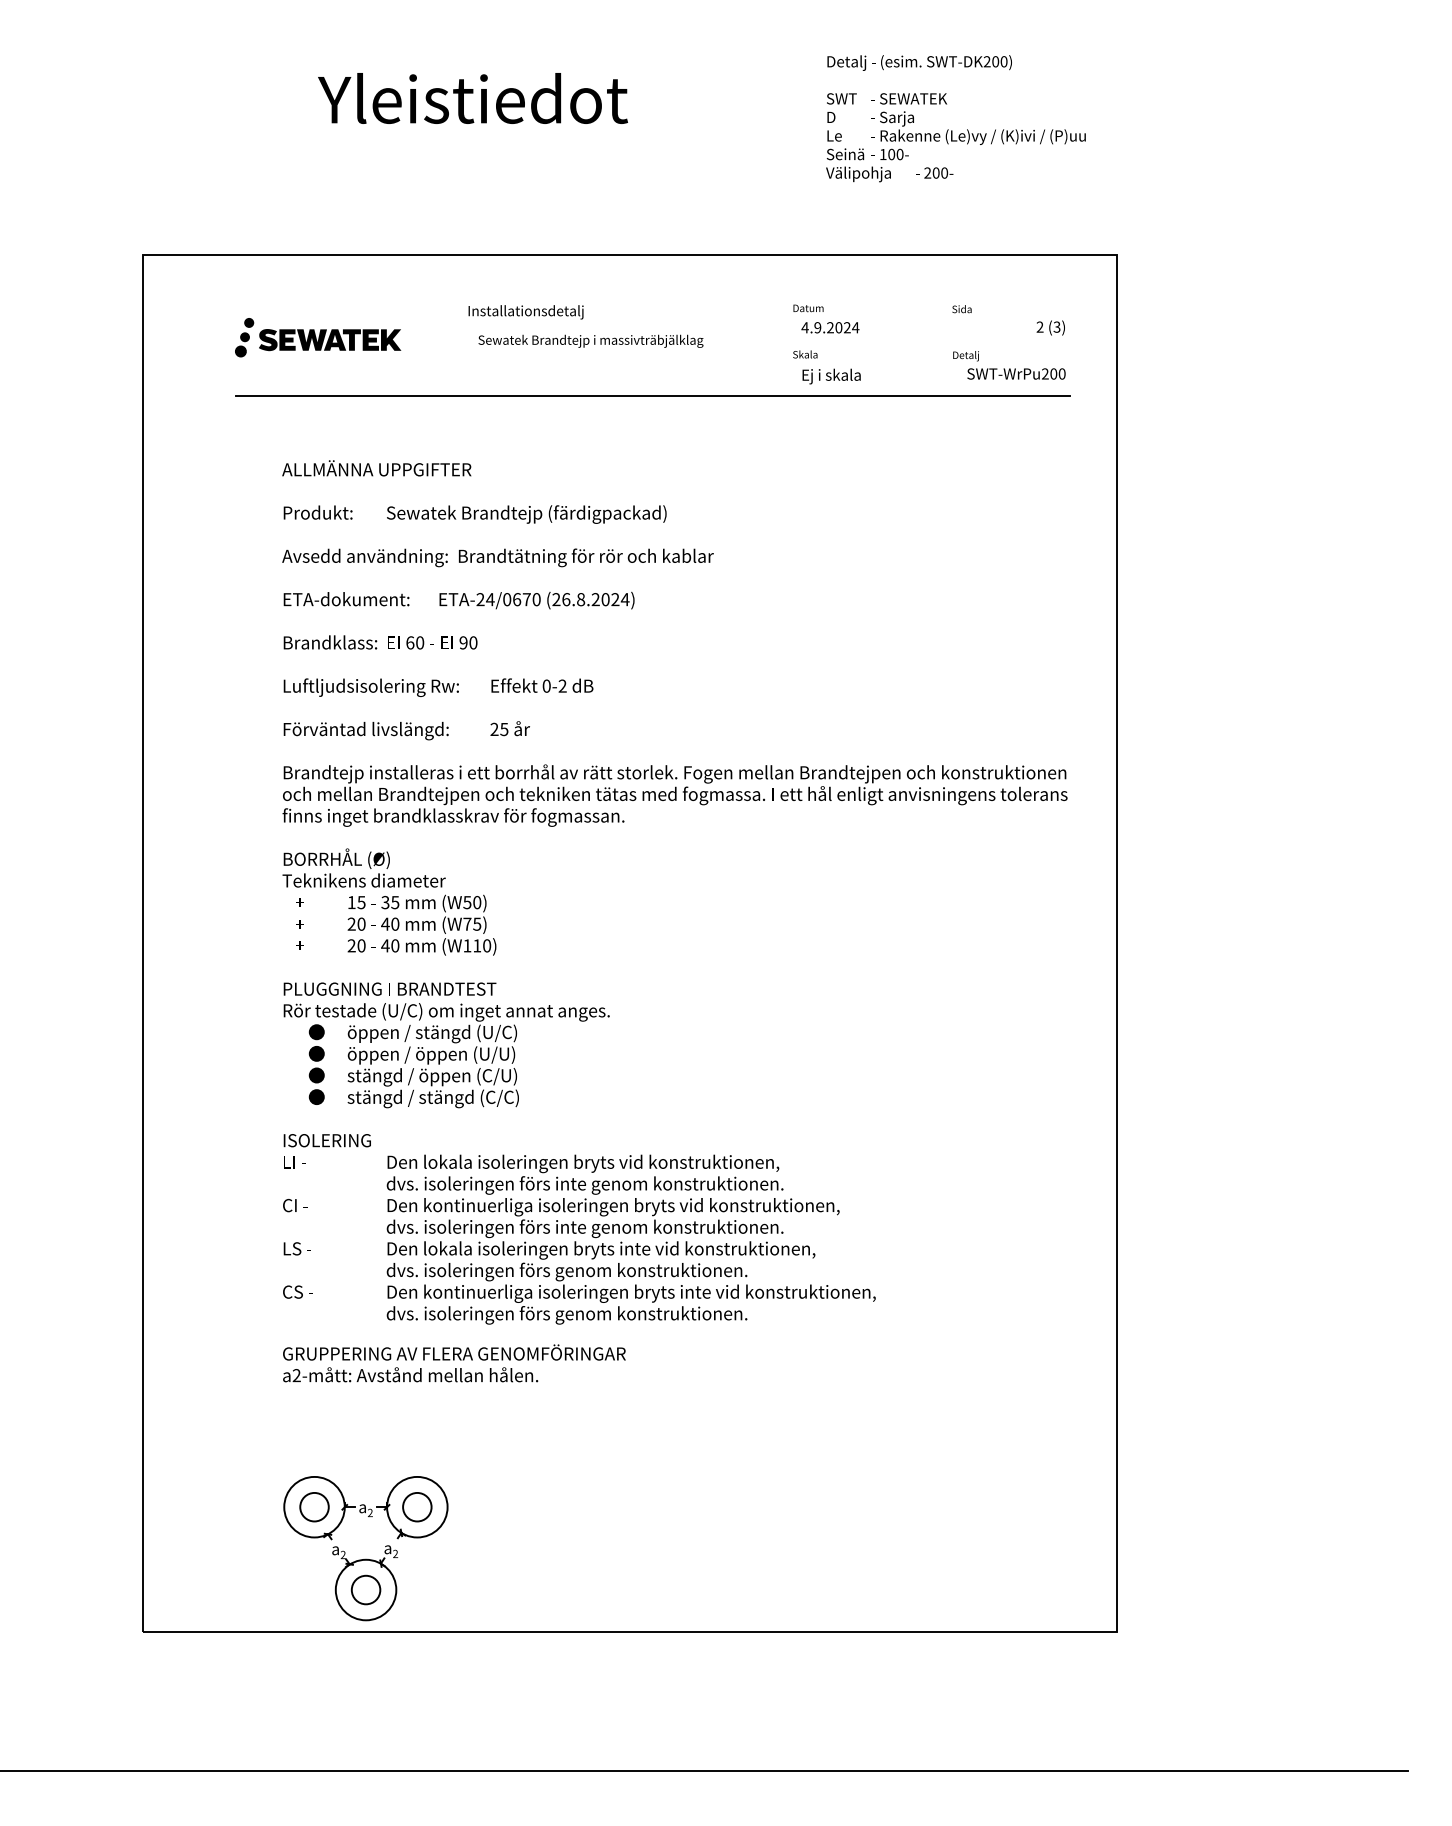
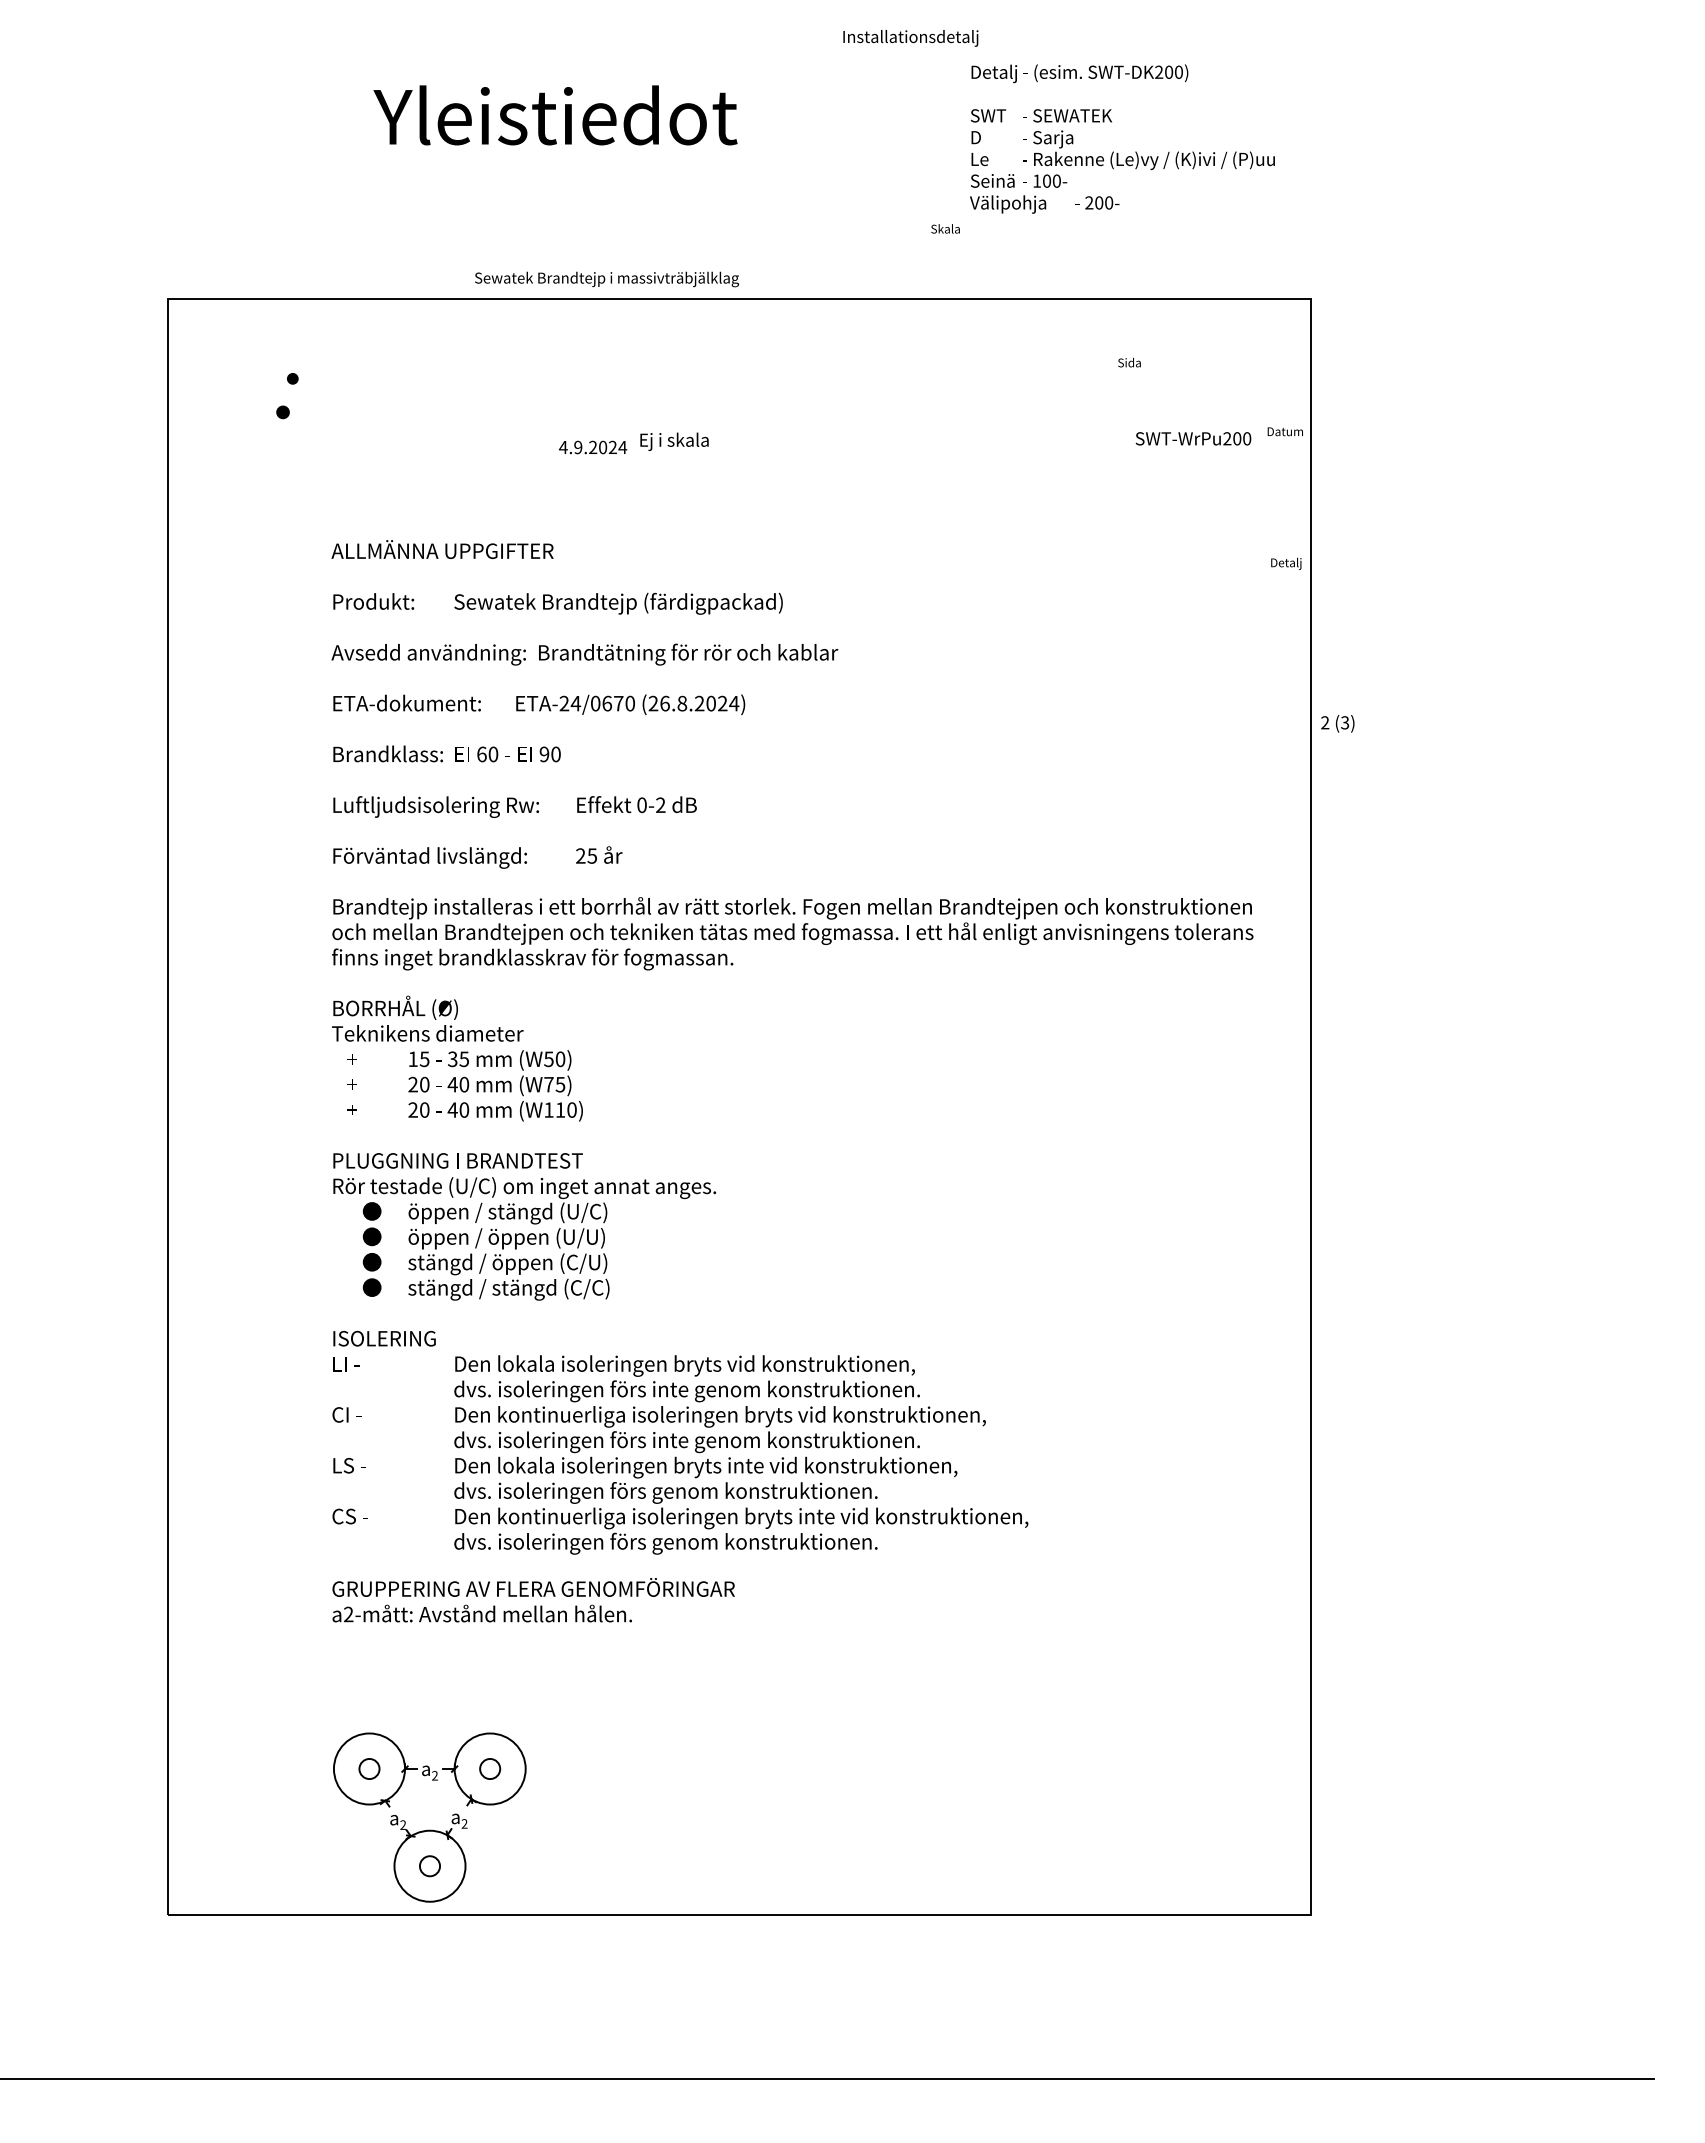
text: (807, 308) -> (1284, 431), moved
text: (525, 312) -> (910, 38), moved
text: (830, 327) -> (593, 447), moved
text: (1050, 327) -> (1337, 723), moved
fill: (244, 337) -> (287, 395), removed
part: (329, 339) -> (387, 398), removed
text: (590, 341) -> (606, 279), moved
text: (805, 354) -> (945, 228), moved
text: (966, 355) -> (1286, 563), moved
text: (831, 376) -> (674, 441), moved
line: (652, 395) -> (766, 464), removed
circle: (314, 1506) -> (369, 1768), size x0.6
circle: (416, 1506) -> (489, 1768), size x0.6
circle: (365, 1589) -> (429, 1865), size x0.6

